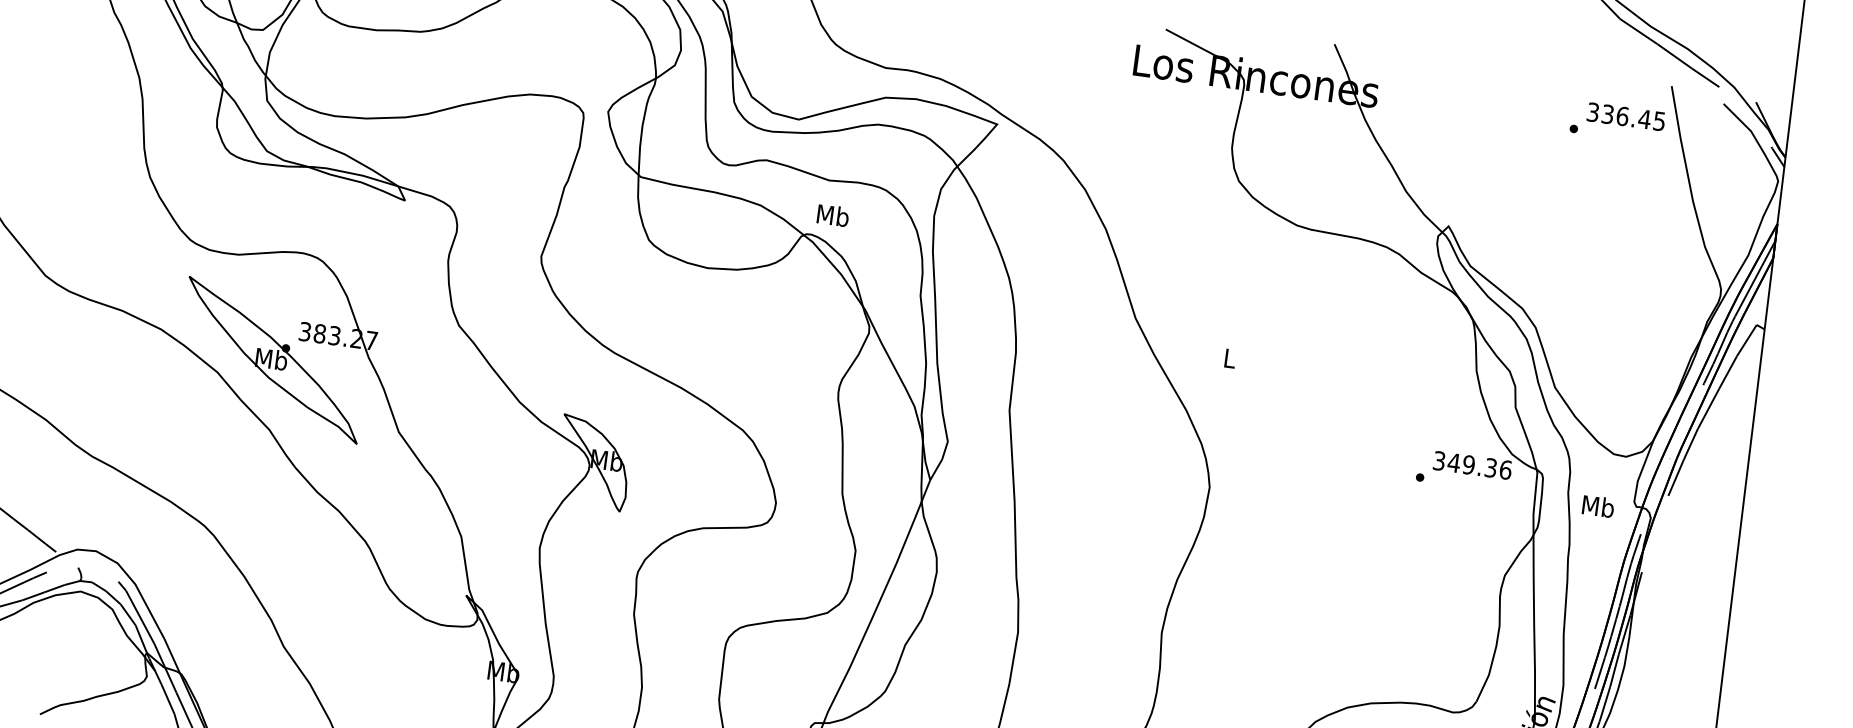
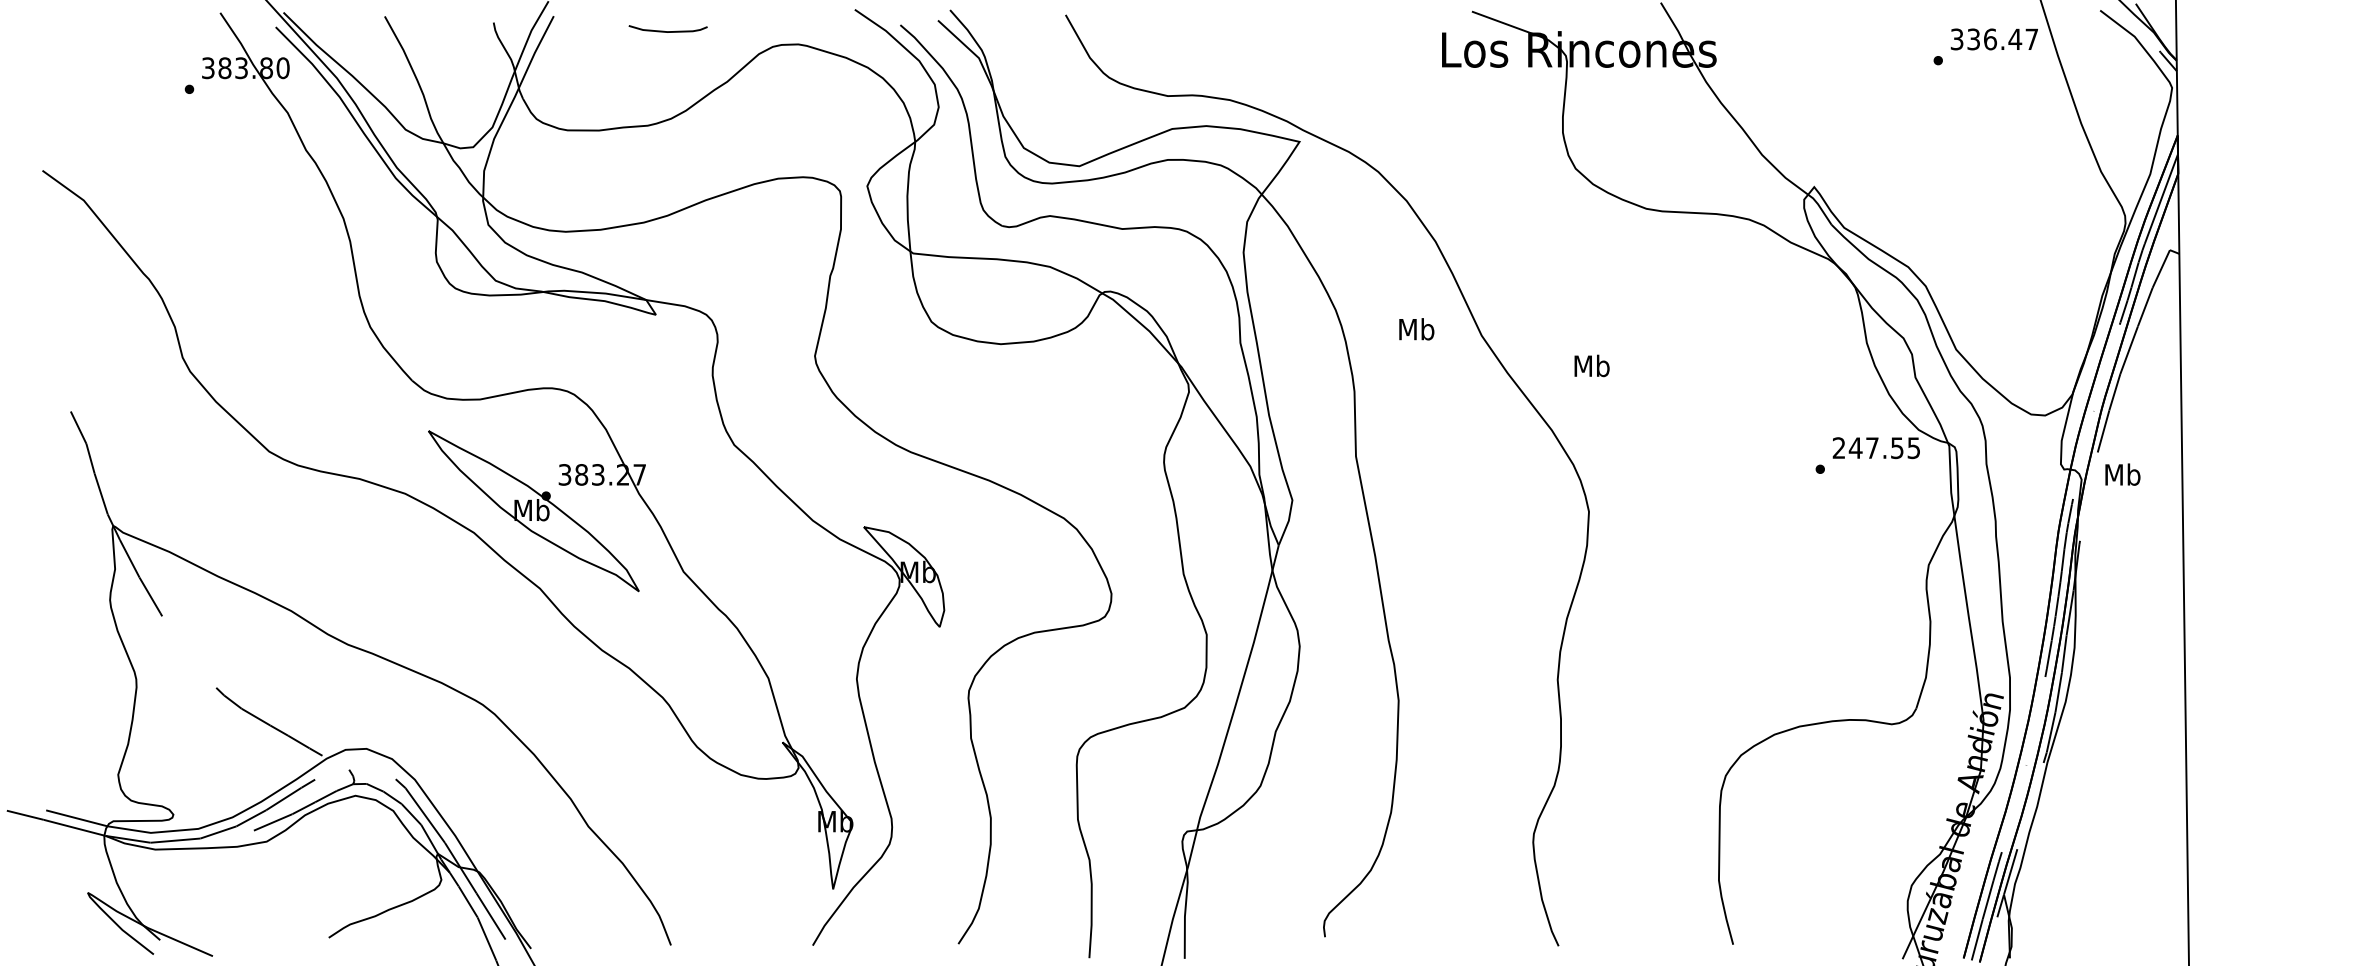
text: (1659, 121) -> (2031, 39), 336.45 -> 336.47
text: (832, 215) -> (1416, 329), moved
text: (1229, 357) -> (1591, 365), L -> Mb
text: (1472, 465) -> (1876, 448), 349.36 -> 247.55
text: (1598, 506) -> (2122, 474), moved

